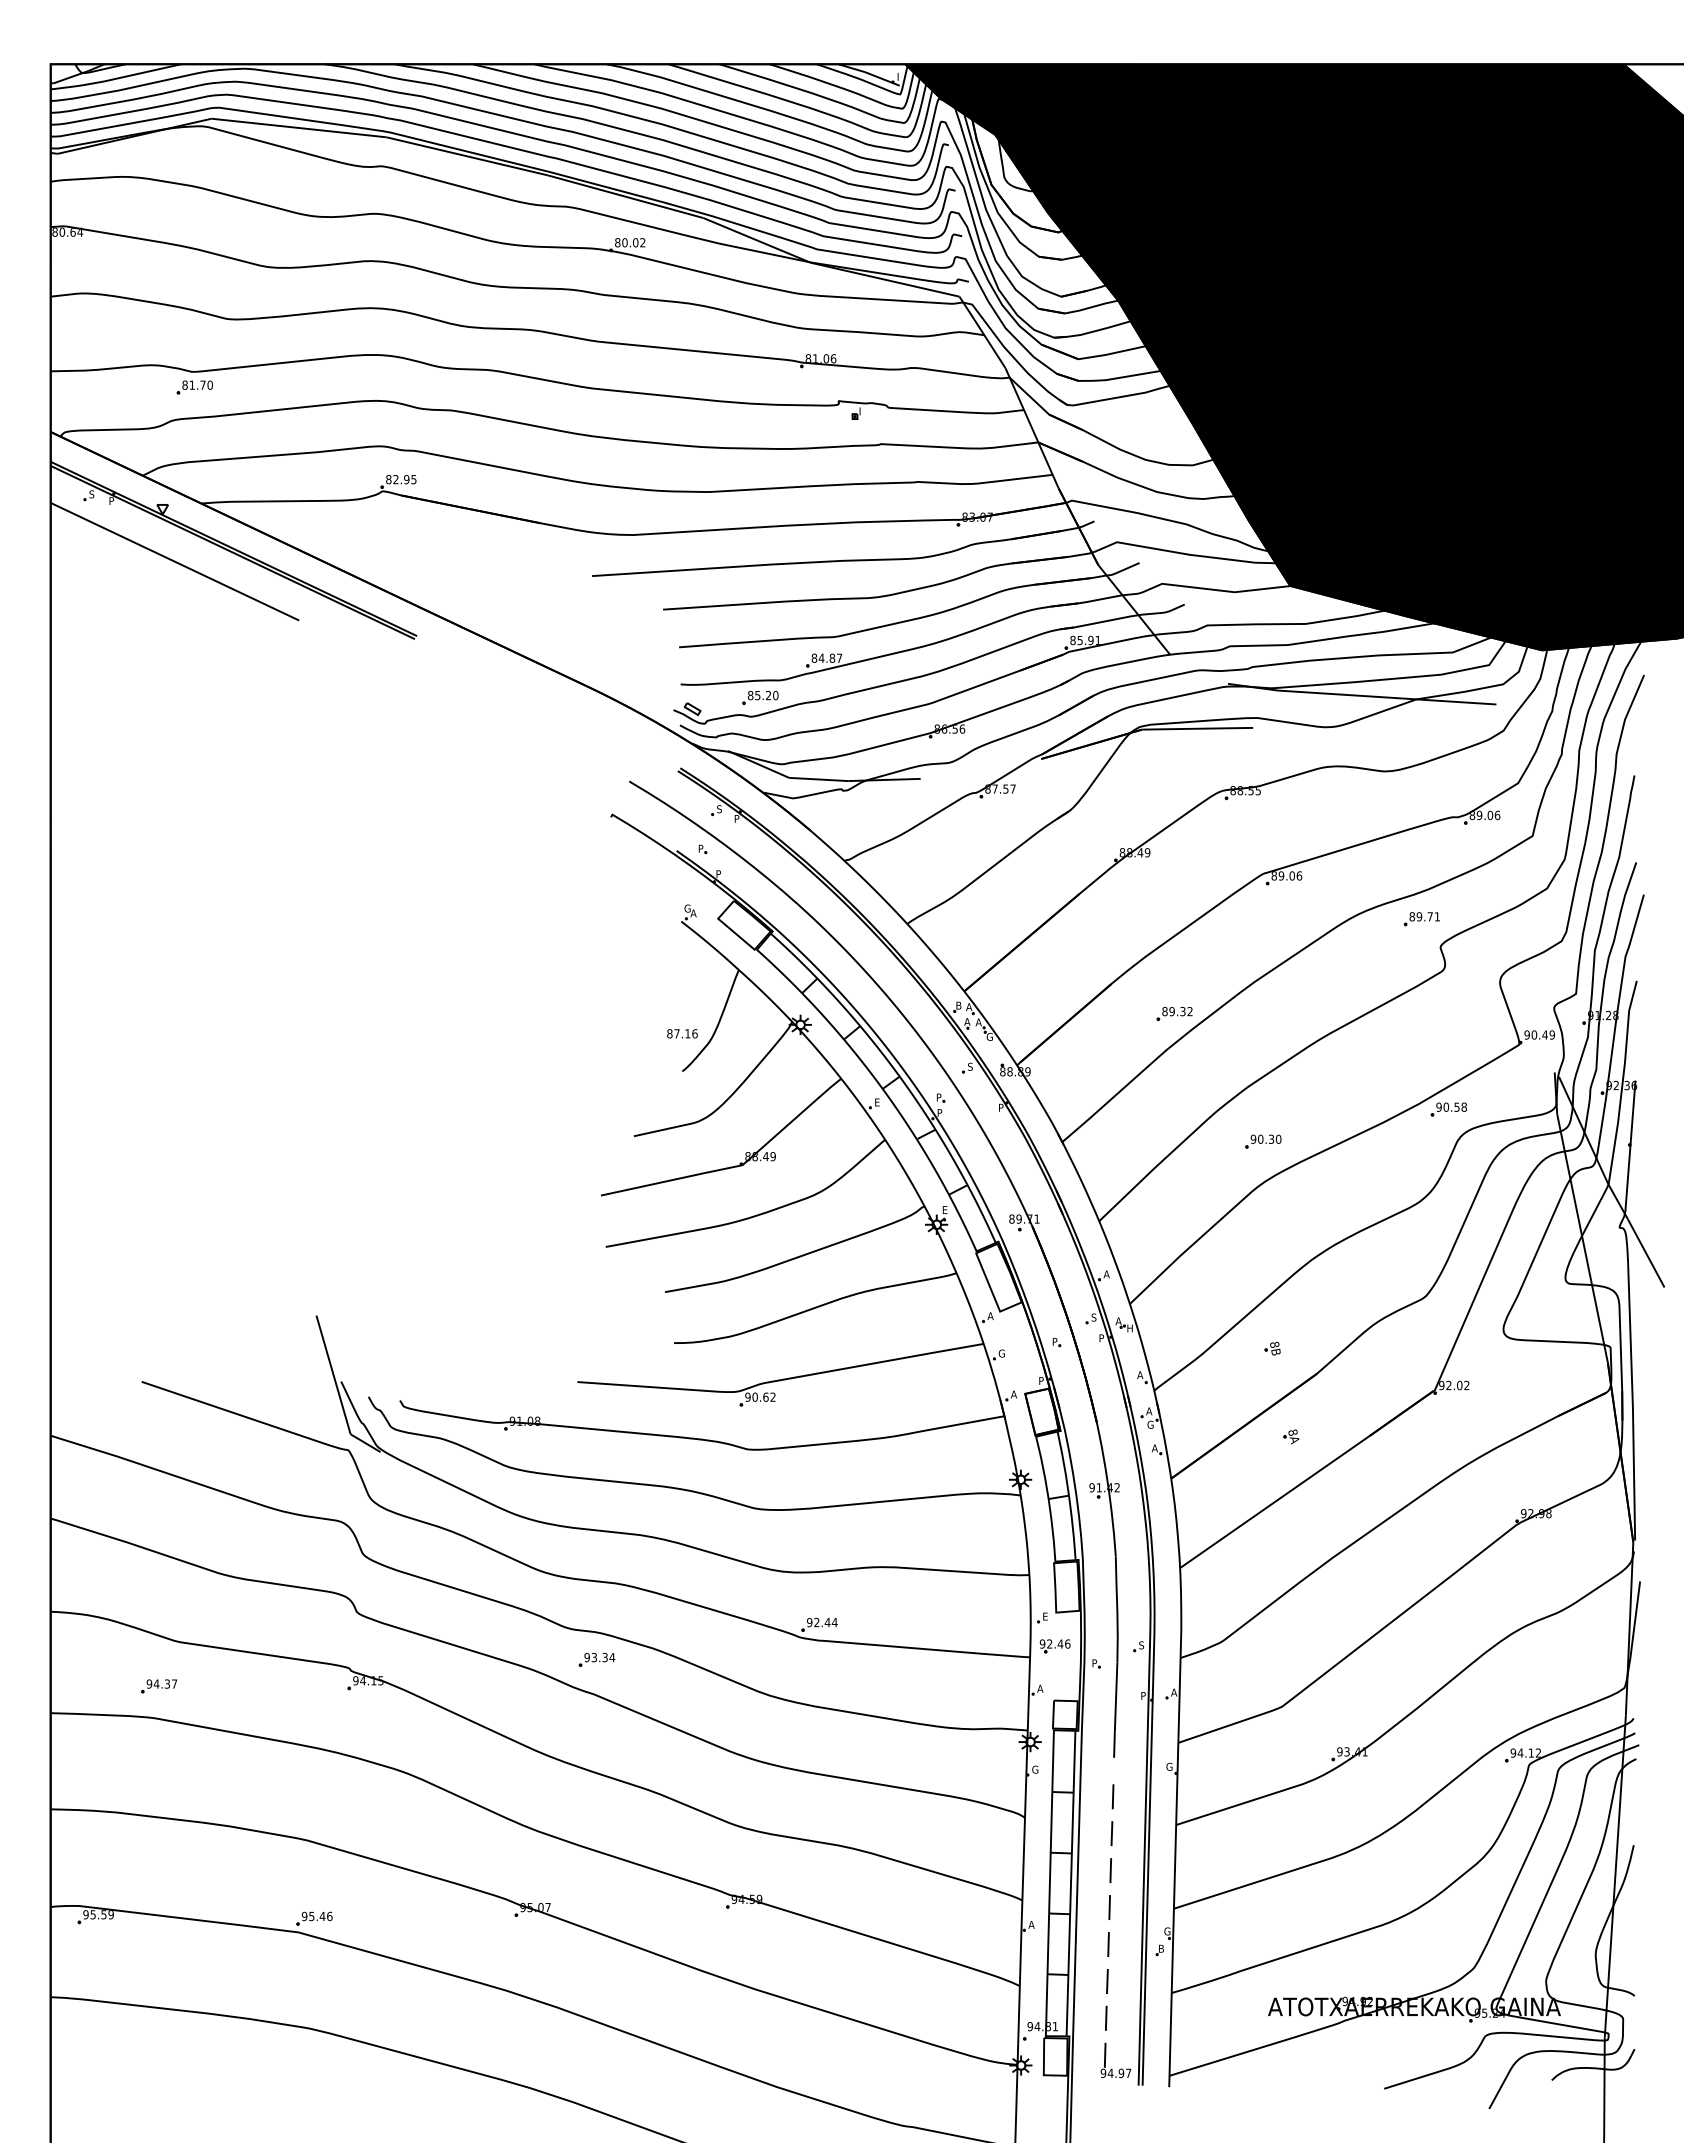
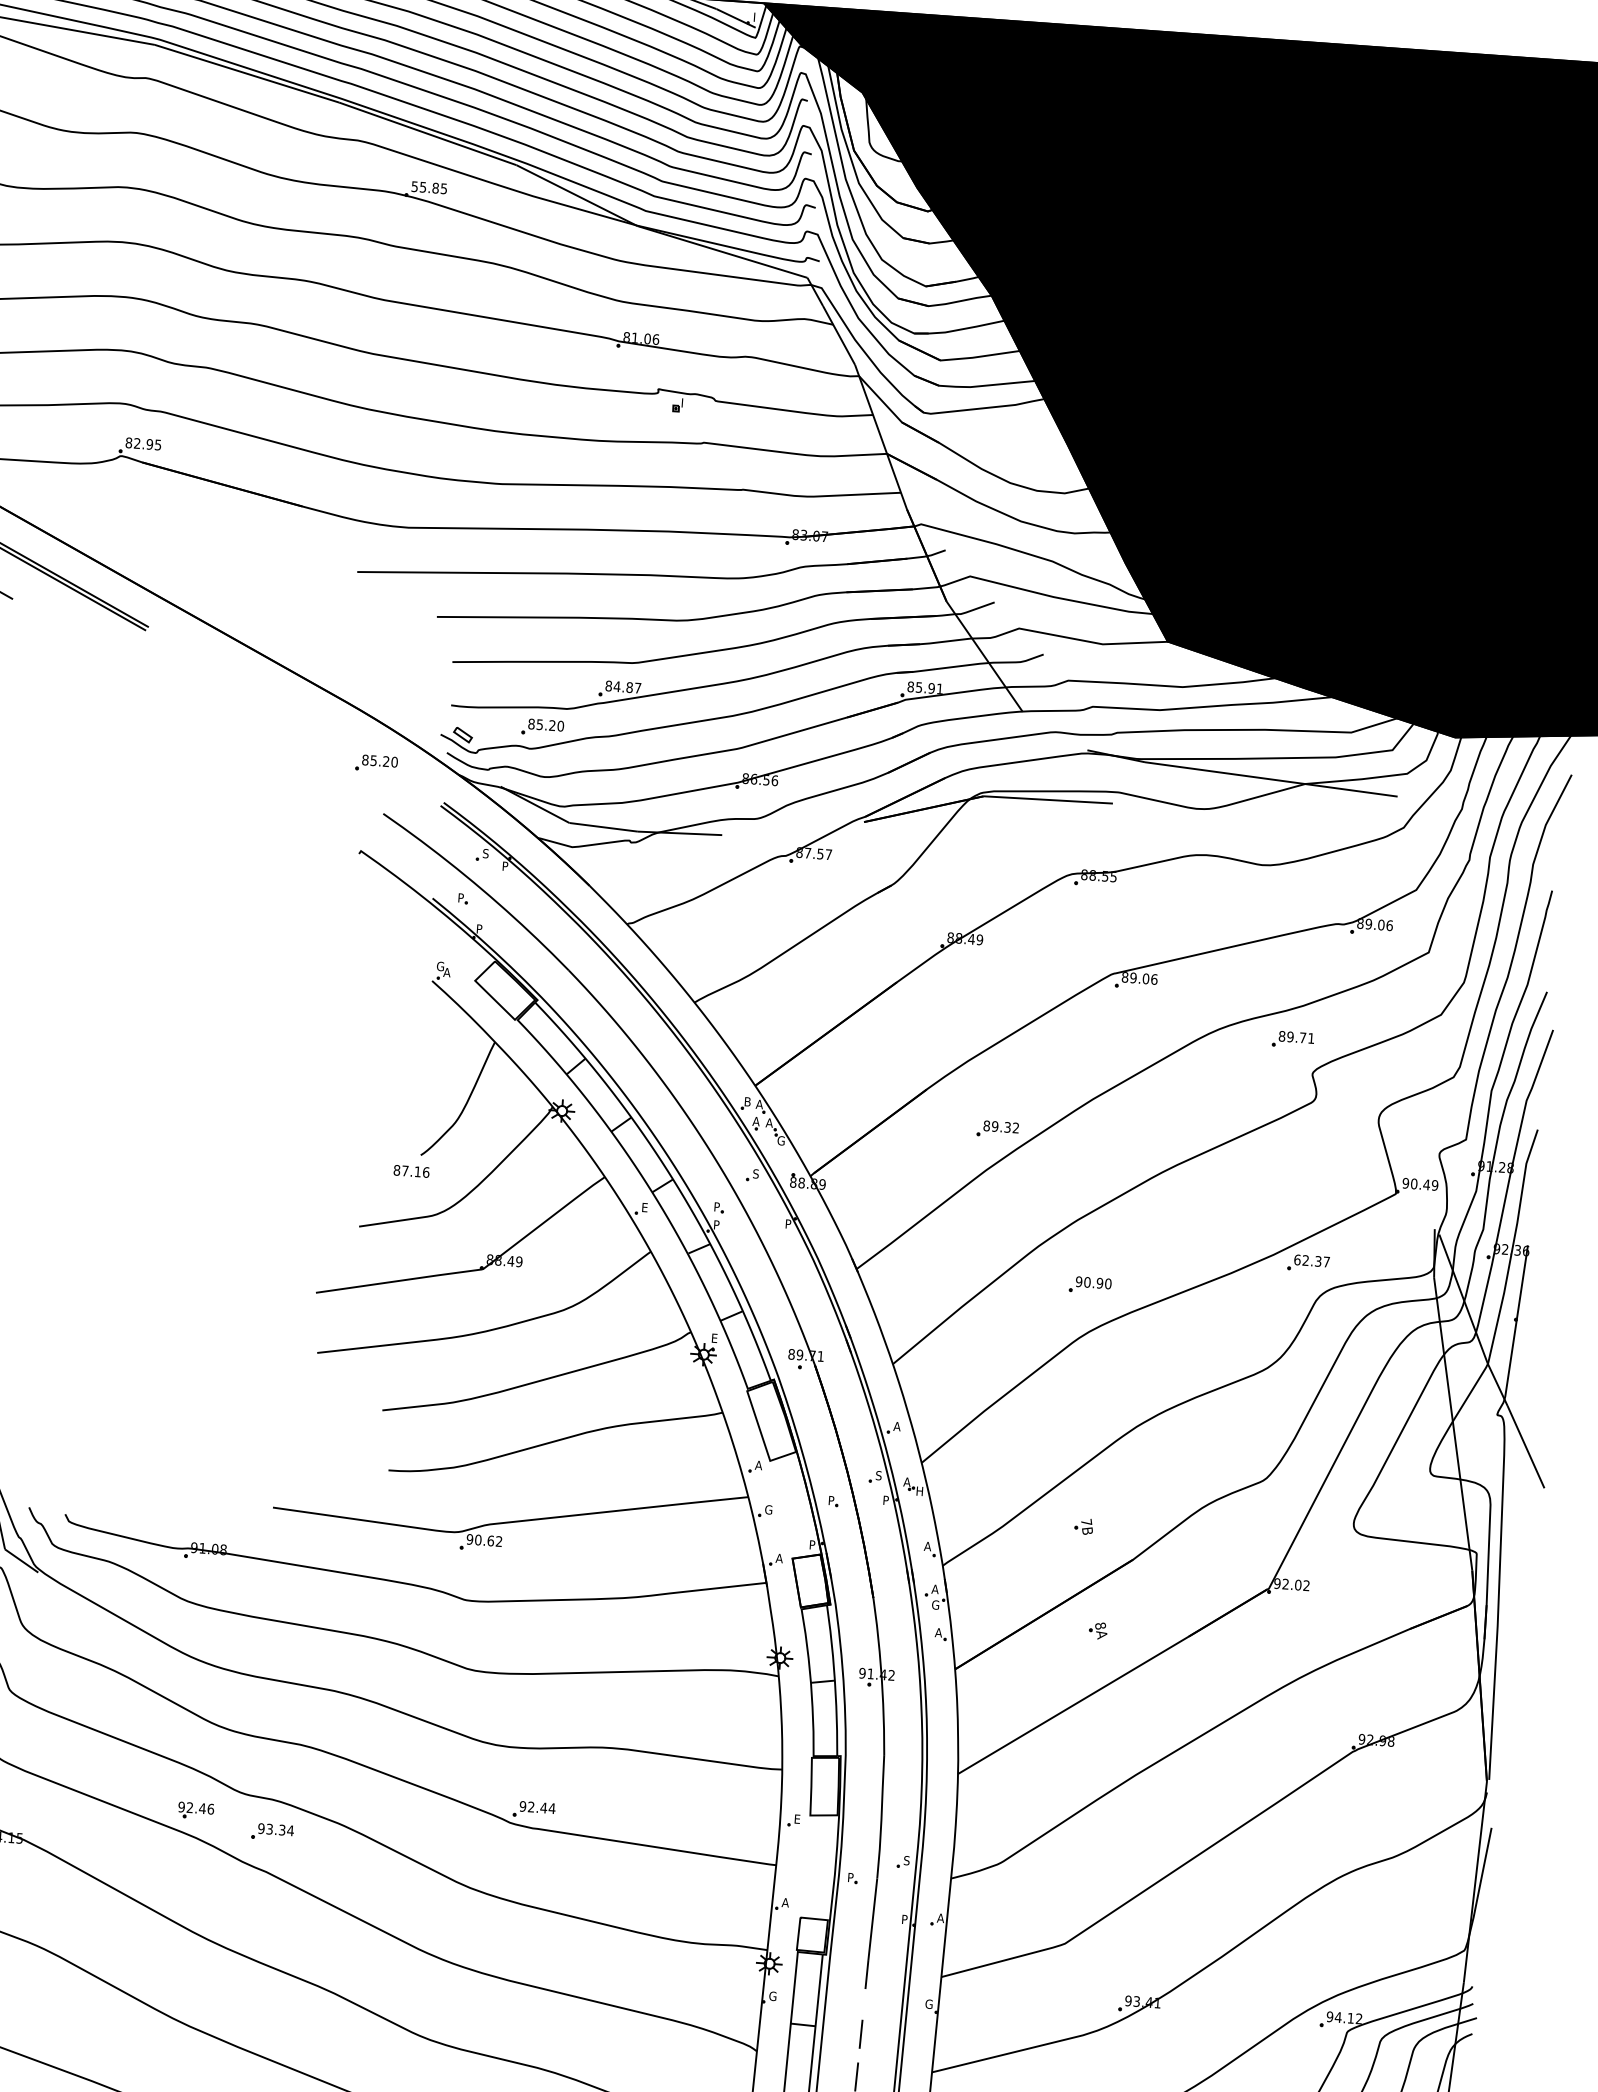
text: (630, 242) -> (429, 187), 80.02 -> 55.85
part: (620, 738) -> (376, 763), added
text: (682, 1033) -> (411, 1171), moved
text: (1451, 1106) -> (1311, 1260), 90.58 -> 62.37
text: (1271, 1138) -> (1100, 1282), 90.30 -> 90.90
text: (1274, 1344) -> (1086, 1522), 8B -> 7B
part: (1054, 1646) -> (195, 1810), moved

